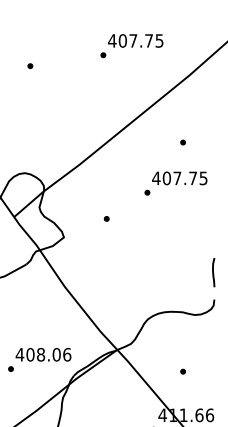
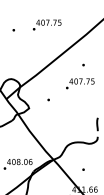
text: (130, 44) -> (46, 24), moved

